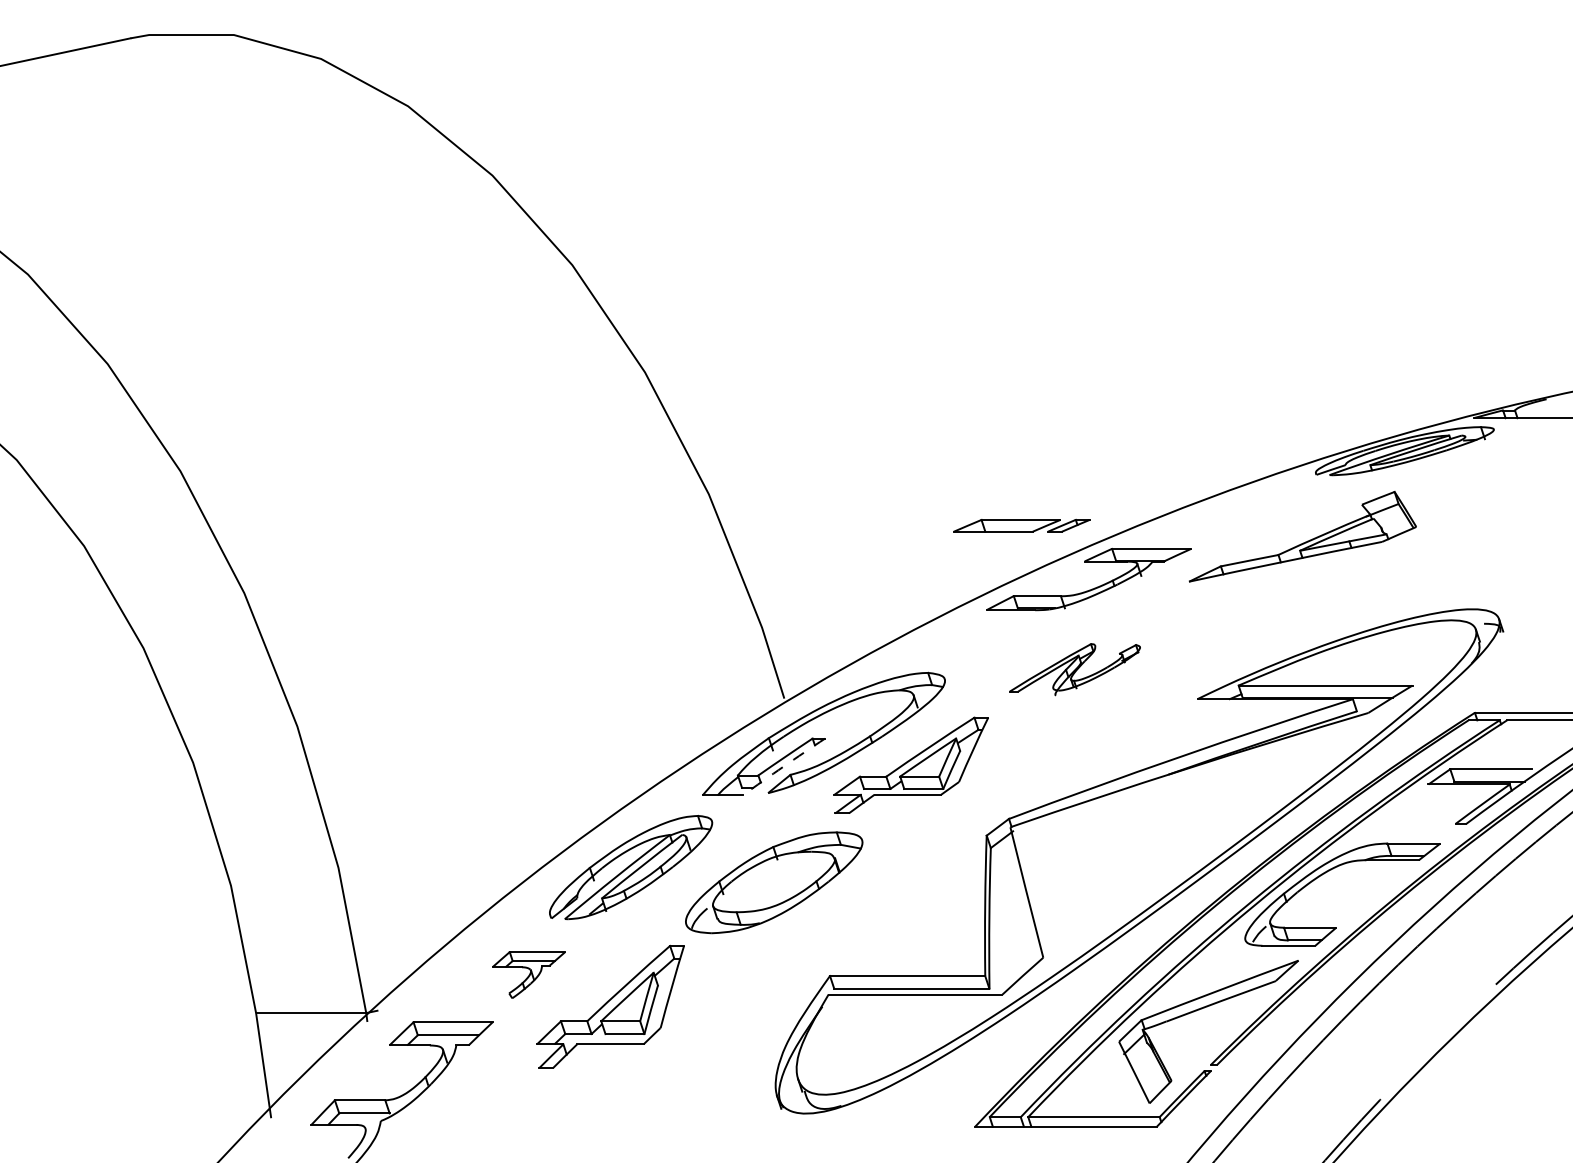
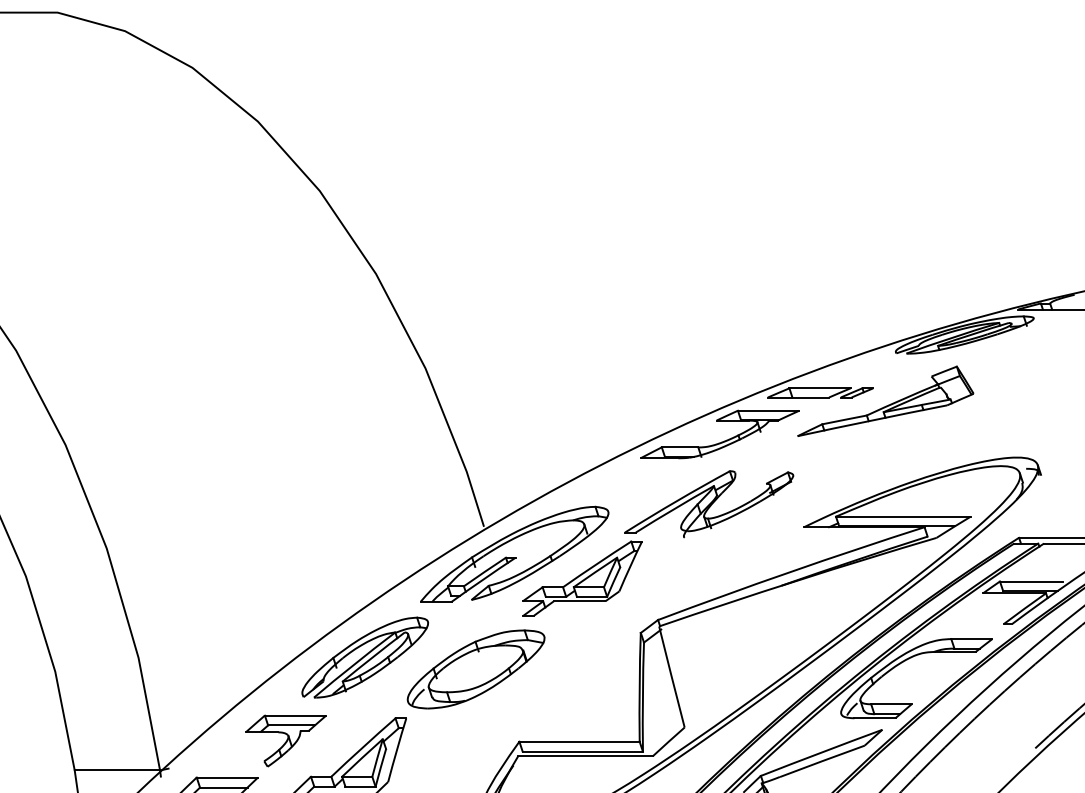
part: (1021, 525) -> (820, 392), moved
part: (1074, 669) -> (708, 504), size x1.67
arc: (783, 766) -> (483, 579), dashed -> solid
part: (528, 974) -> (285, 740), size x1.43

